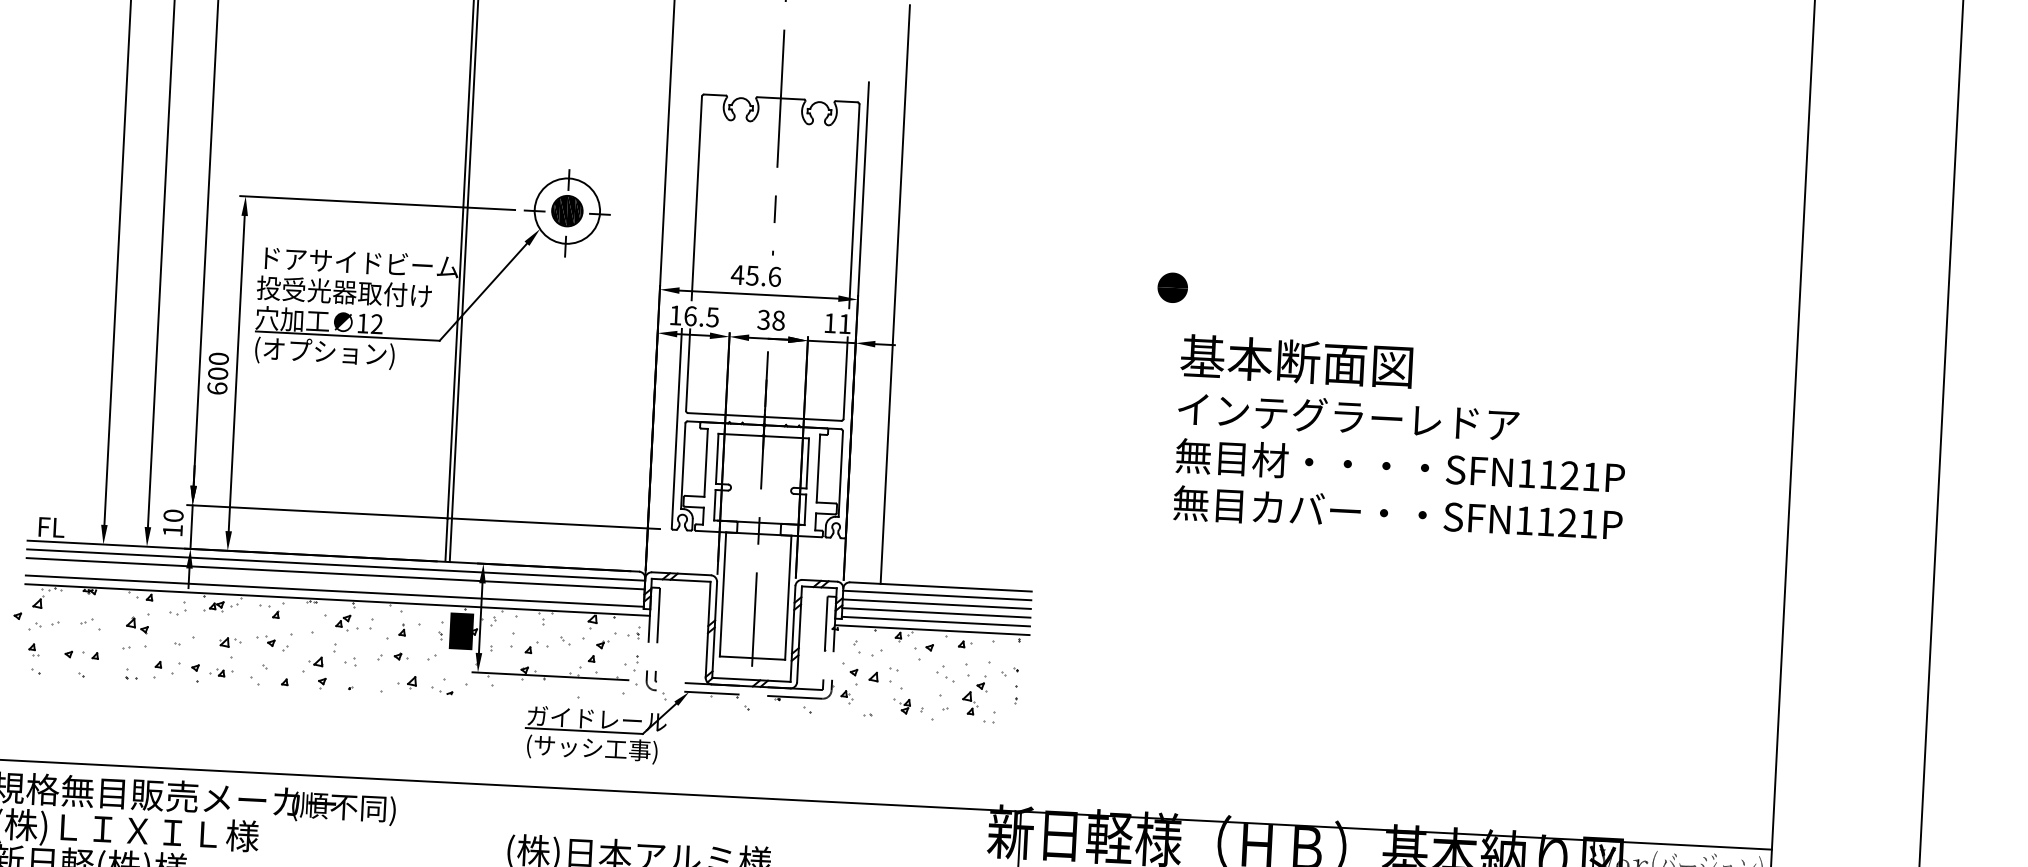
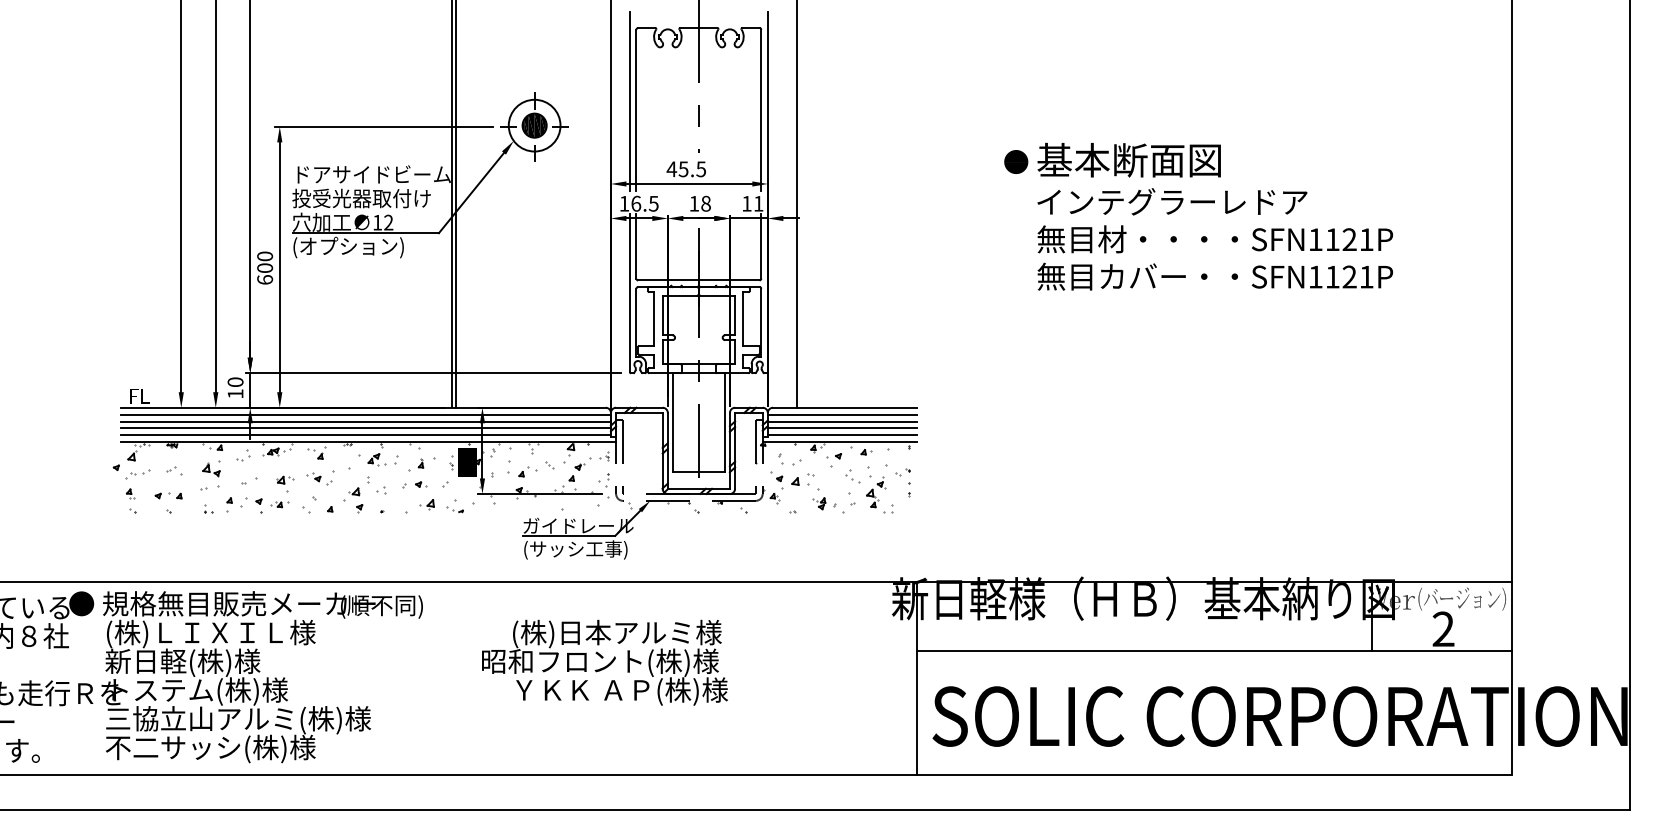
line: (688, 186) -> (629, 101), added
text: (775, 277) -> (701, 169), 45.6 -> 45.5
text: (762, 319) -> (693, 203), 38 -> 18
text: (1402, 437) -> (1215, 216), moved
line: (334, 582) -> (365, 428), added

